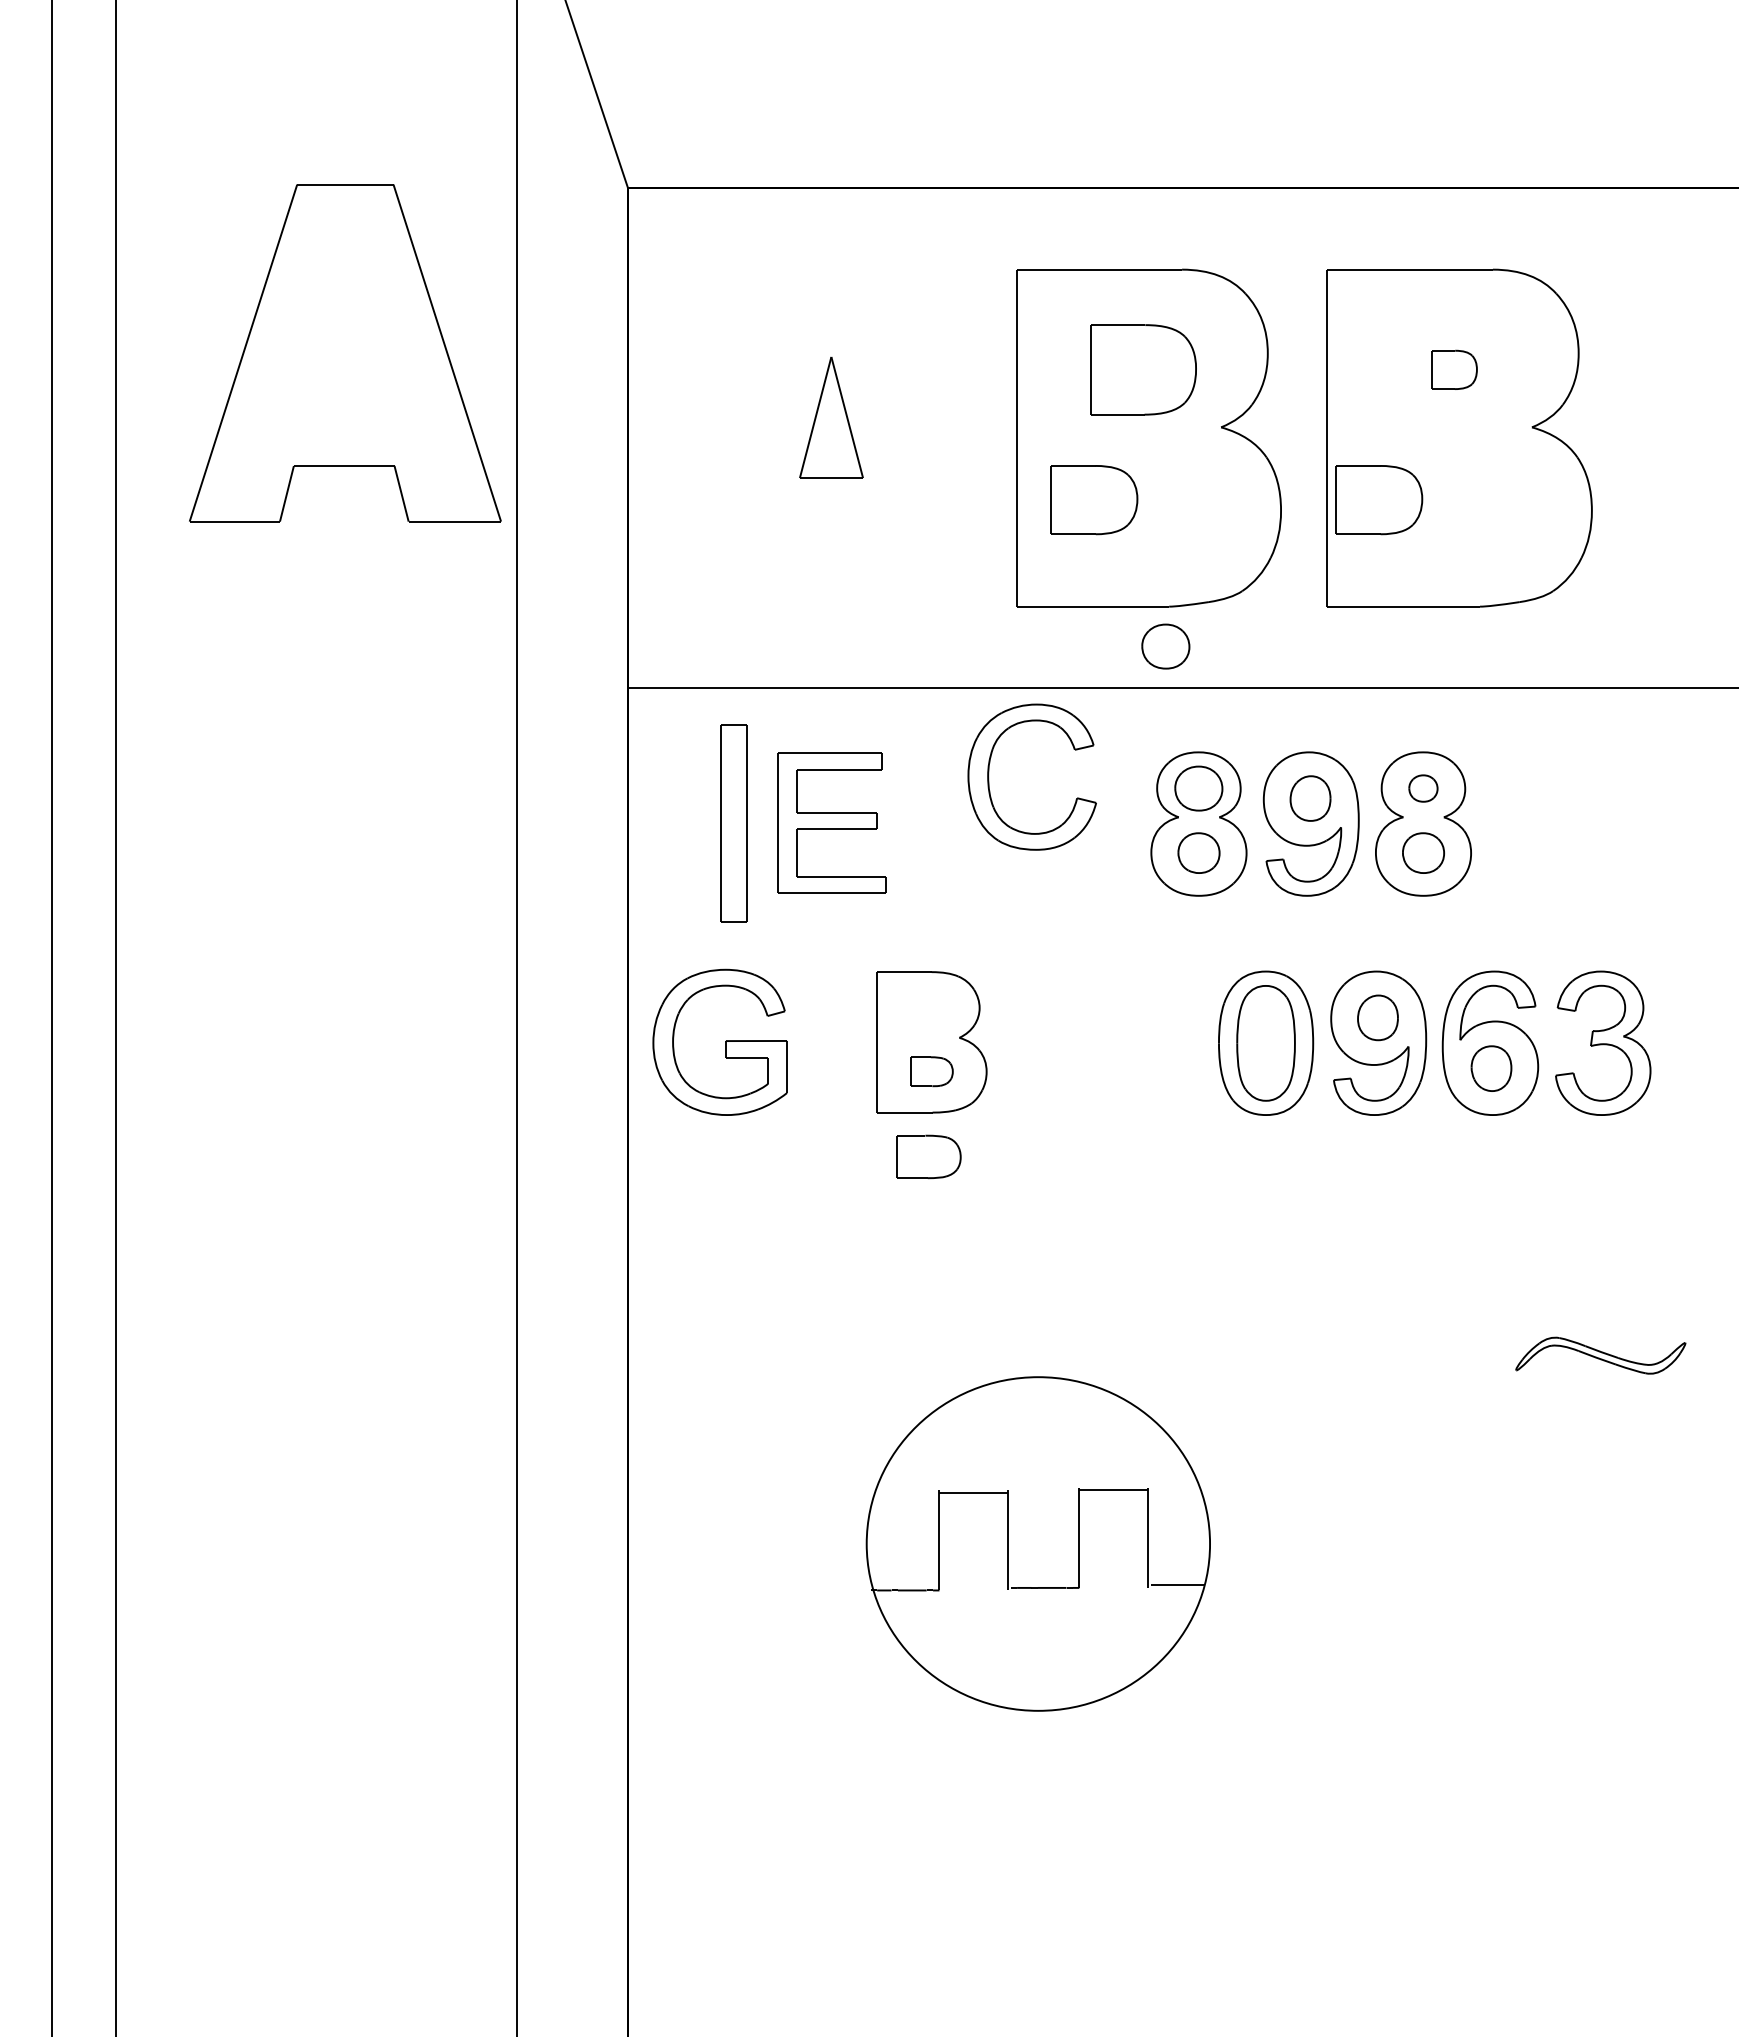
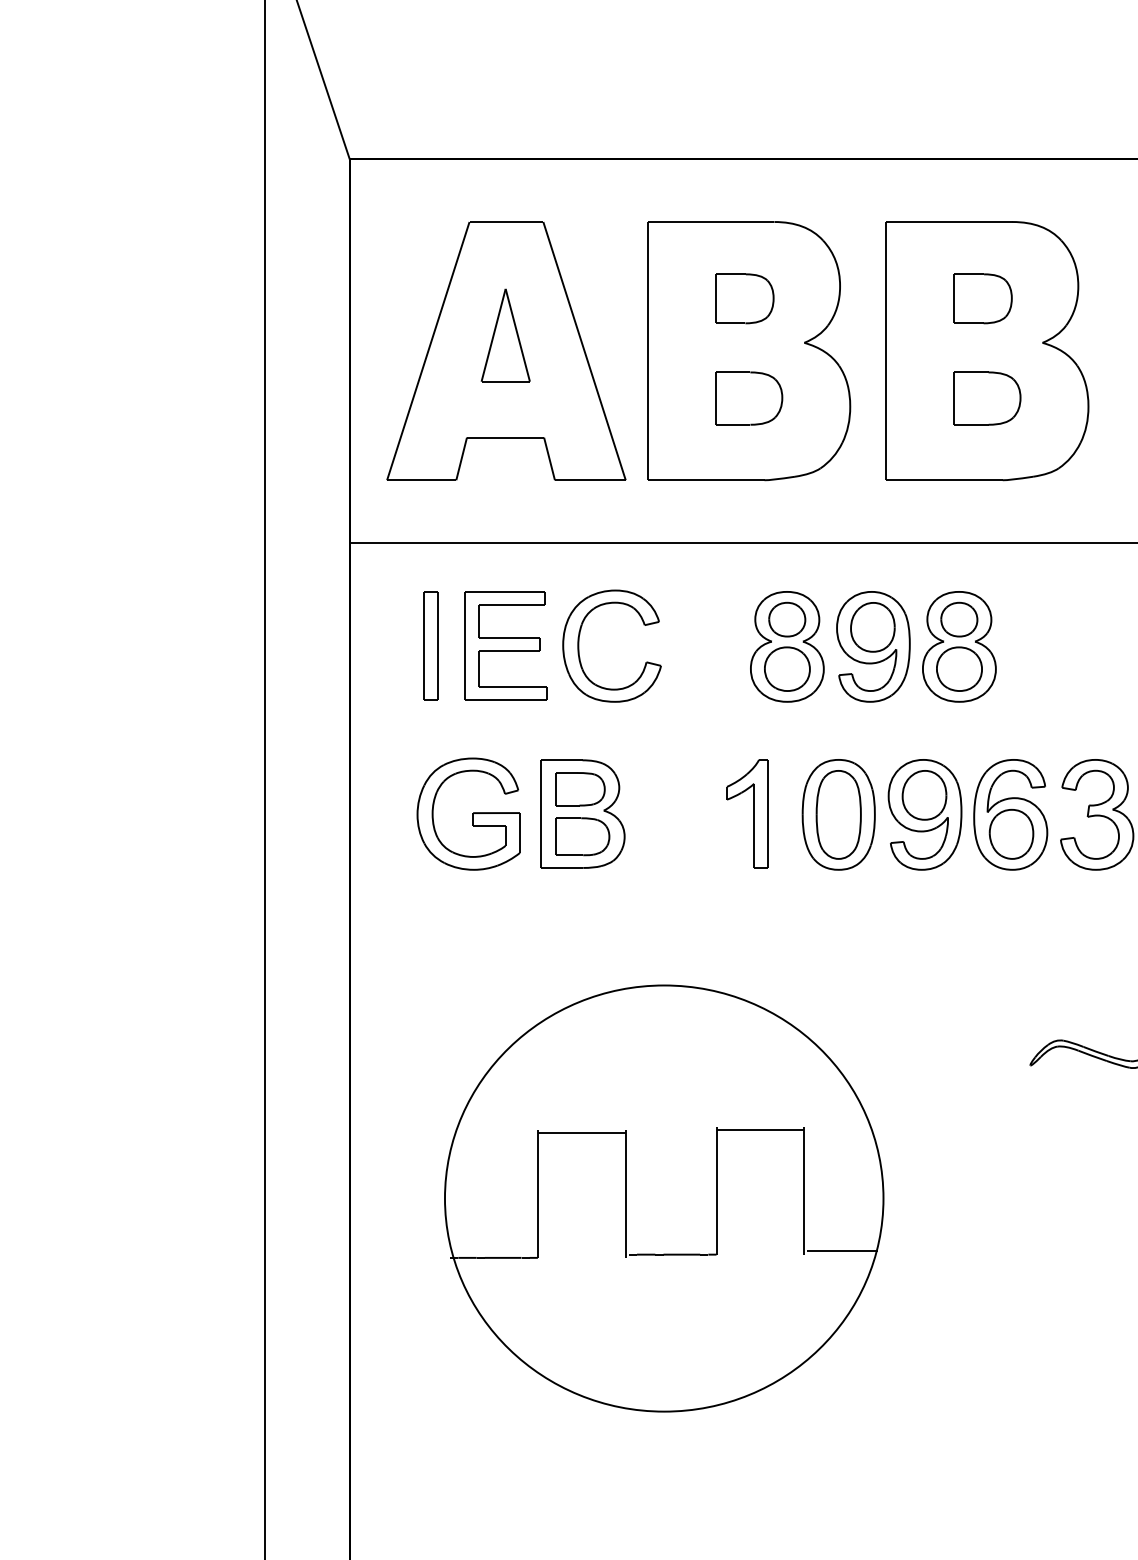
part: (345, 353) -> (506, 351), moved
part: (1143, 369) -> (744, 298), size x0.71
part: (1454, 369) -> (983, 298), size x1.67
part: (1094, 500) -> (749, 398), moved
part: (1379, 500) -> (987, 398), moved
part: (1165, 646) -> (761, 510), removed
part: (989, 775) -> (579, 644), moved
part: (1423, 788) -> (959, 619), size x1.67
part: (1310, 798) -> (872, 627), size x1.43
part: (734, 822) -> (431, 645), size x0.71
part: (1198, 852) -> (786, 668), size x1.43
part: (1423, 852) -> (959, 668), size x1.43
part: (1377, 1017) -> (924, 795), size x1.43
part: (719, 1041) -> (468, 813), moved
part: (1155, 1042) -> (754, 814), added
part: (1491, 1068) -> (1011, 834), size x1.43
part: (931, 1071) -> (582, 836), size x1.67
part: (928, 1156) -> (580, 788), moved
part: (1038, 1543) -> (664, 1198), size x1.67

